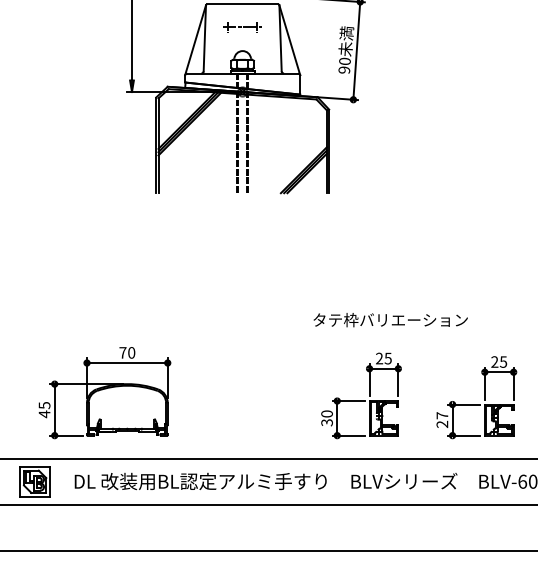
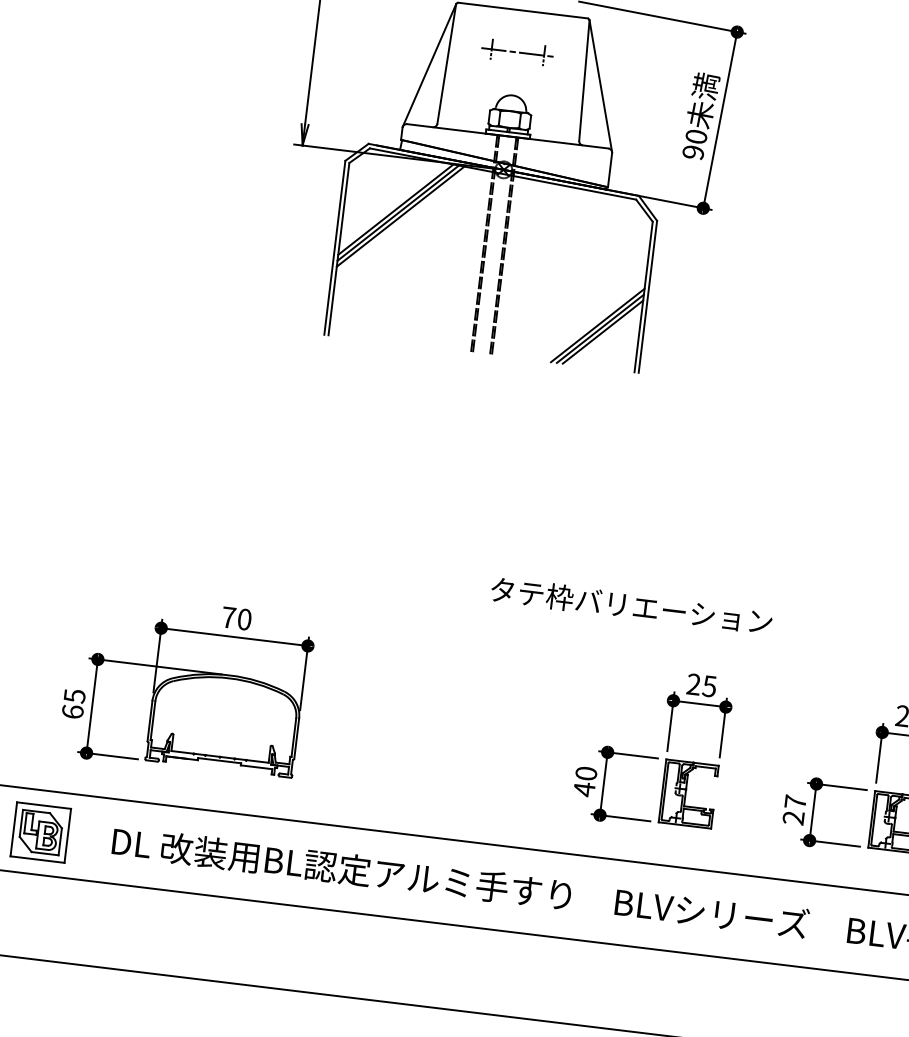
text: (390, 320) -> (631, 606), moved
text: (44, 414) -> (72, 712), 45 -> 65
text: (326, 422) -> (583, 788), 30 -> 40

